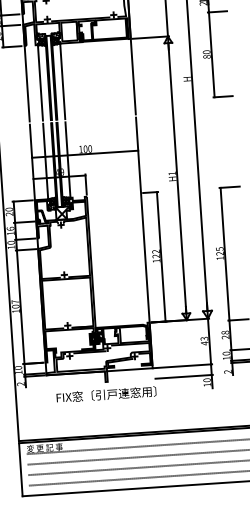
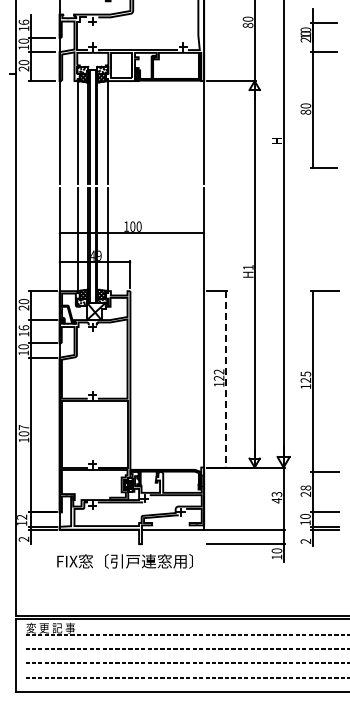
line: (161, 256) -> (225, 379), solid -> dashed
text: (18, 367) -> (22, 516), 10 -> 12
text: (106, 394) -> (124, 561), moved

